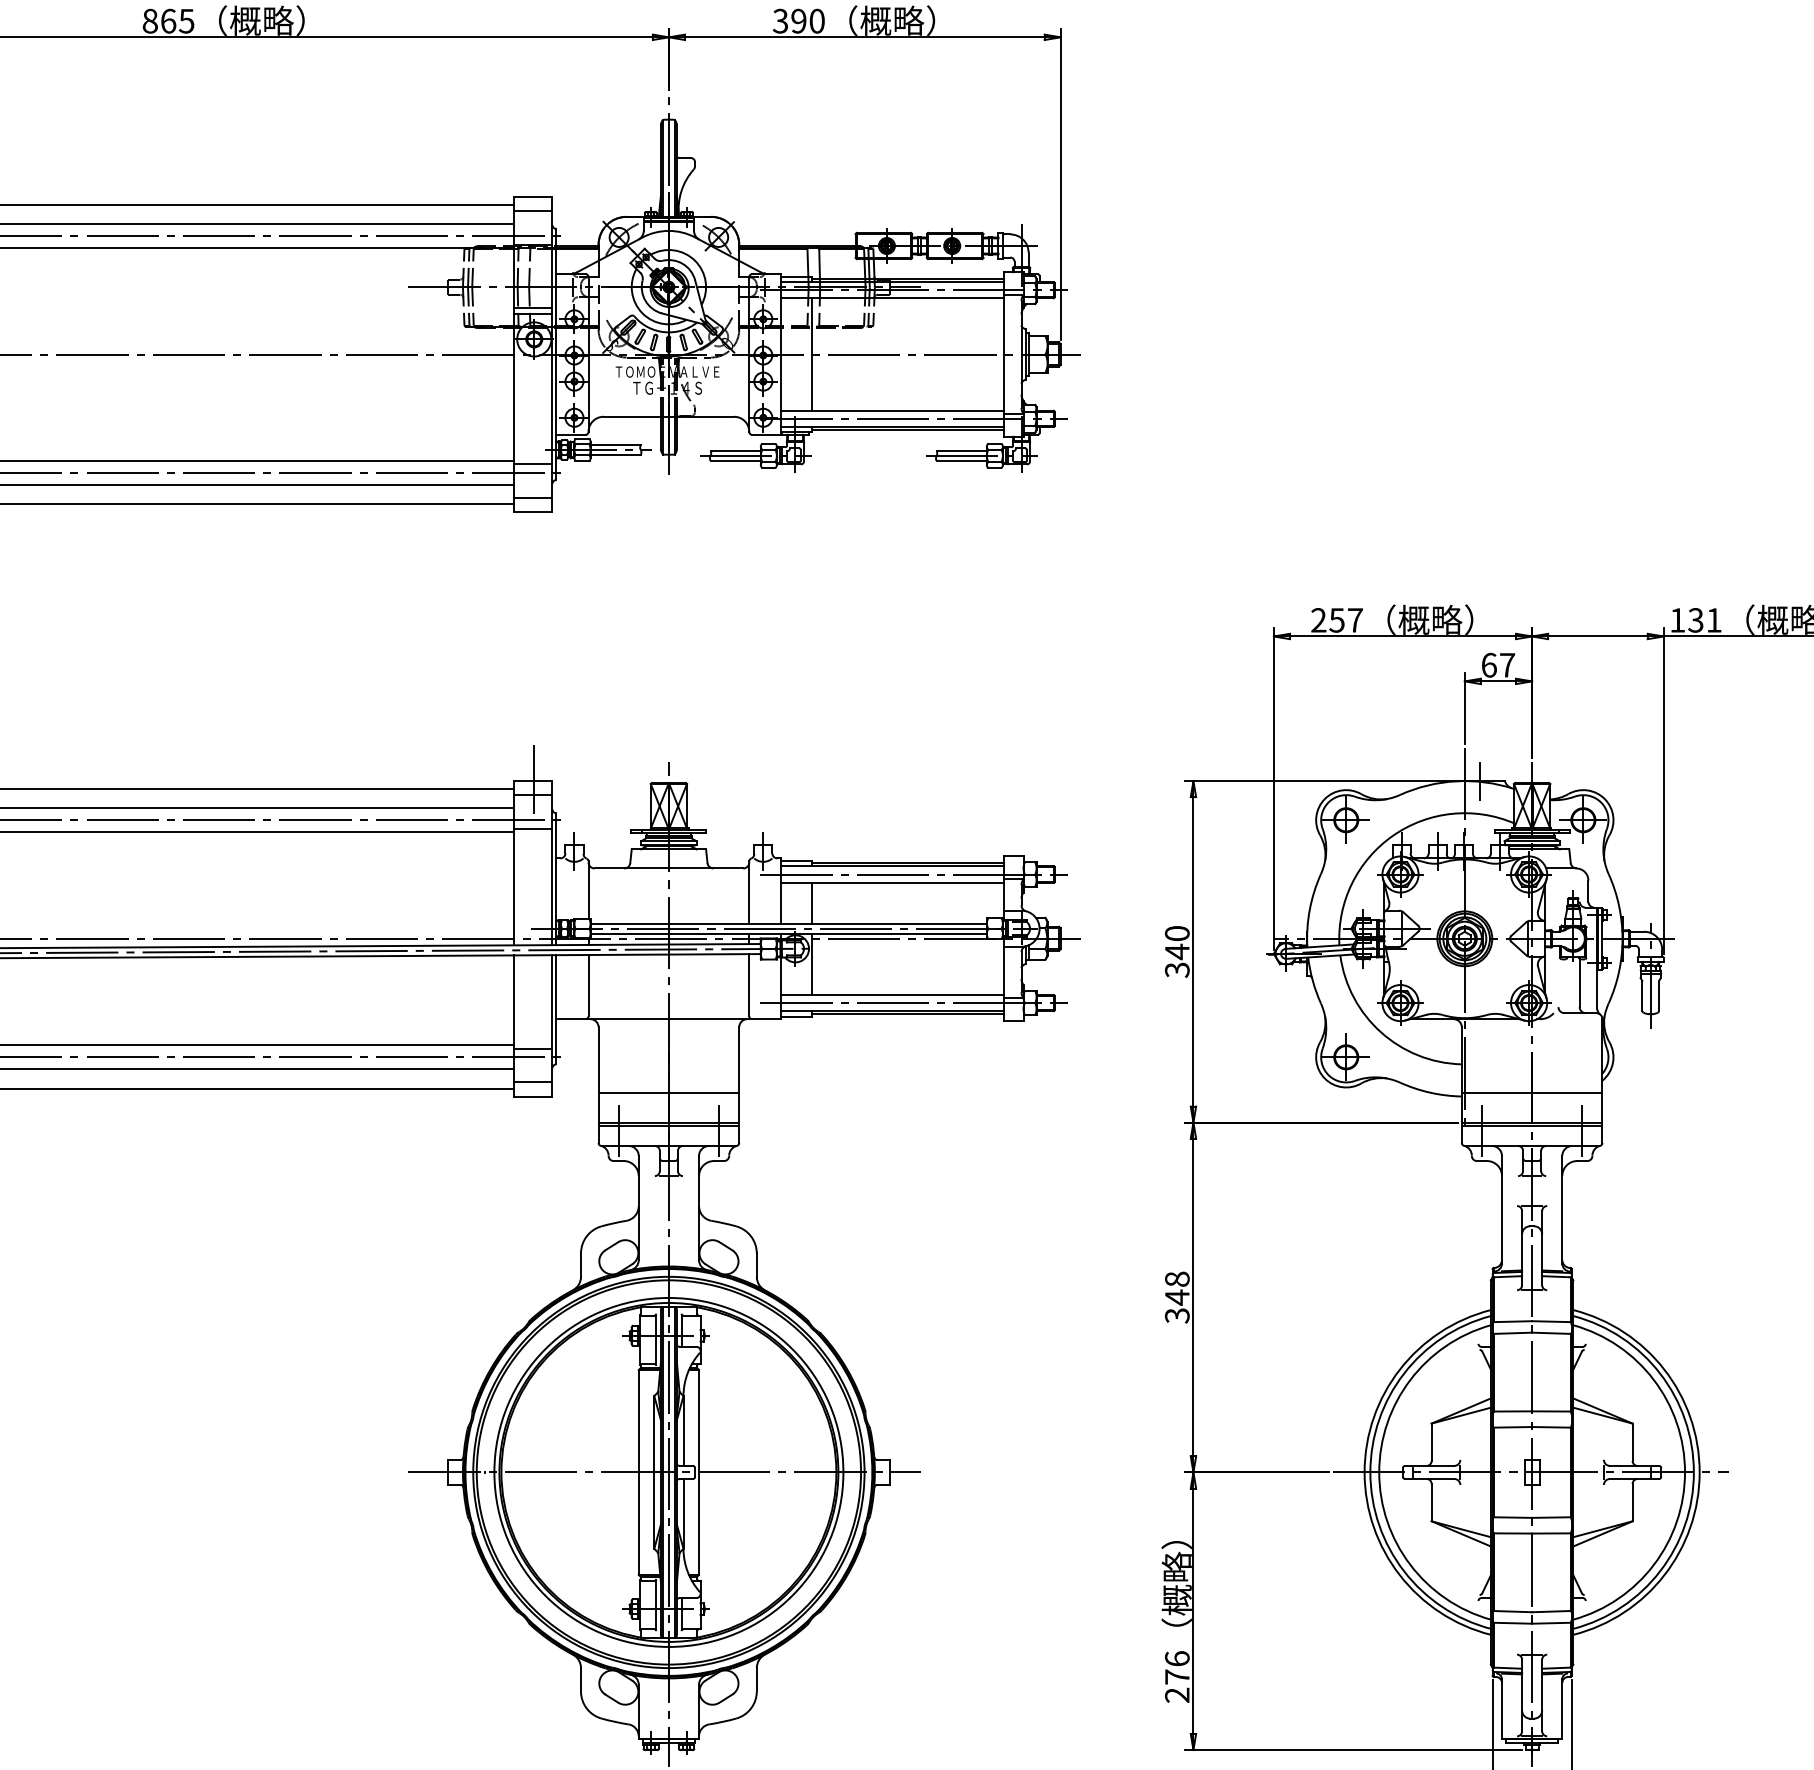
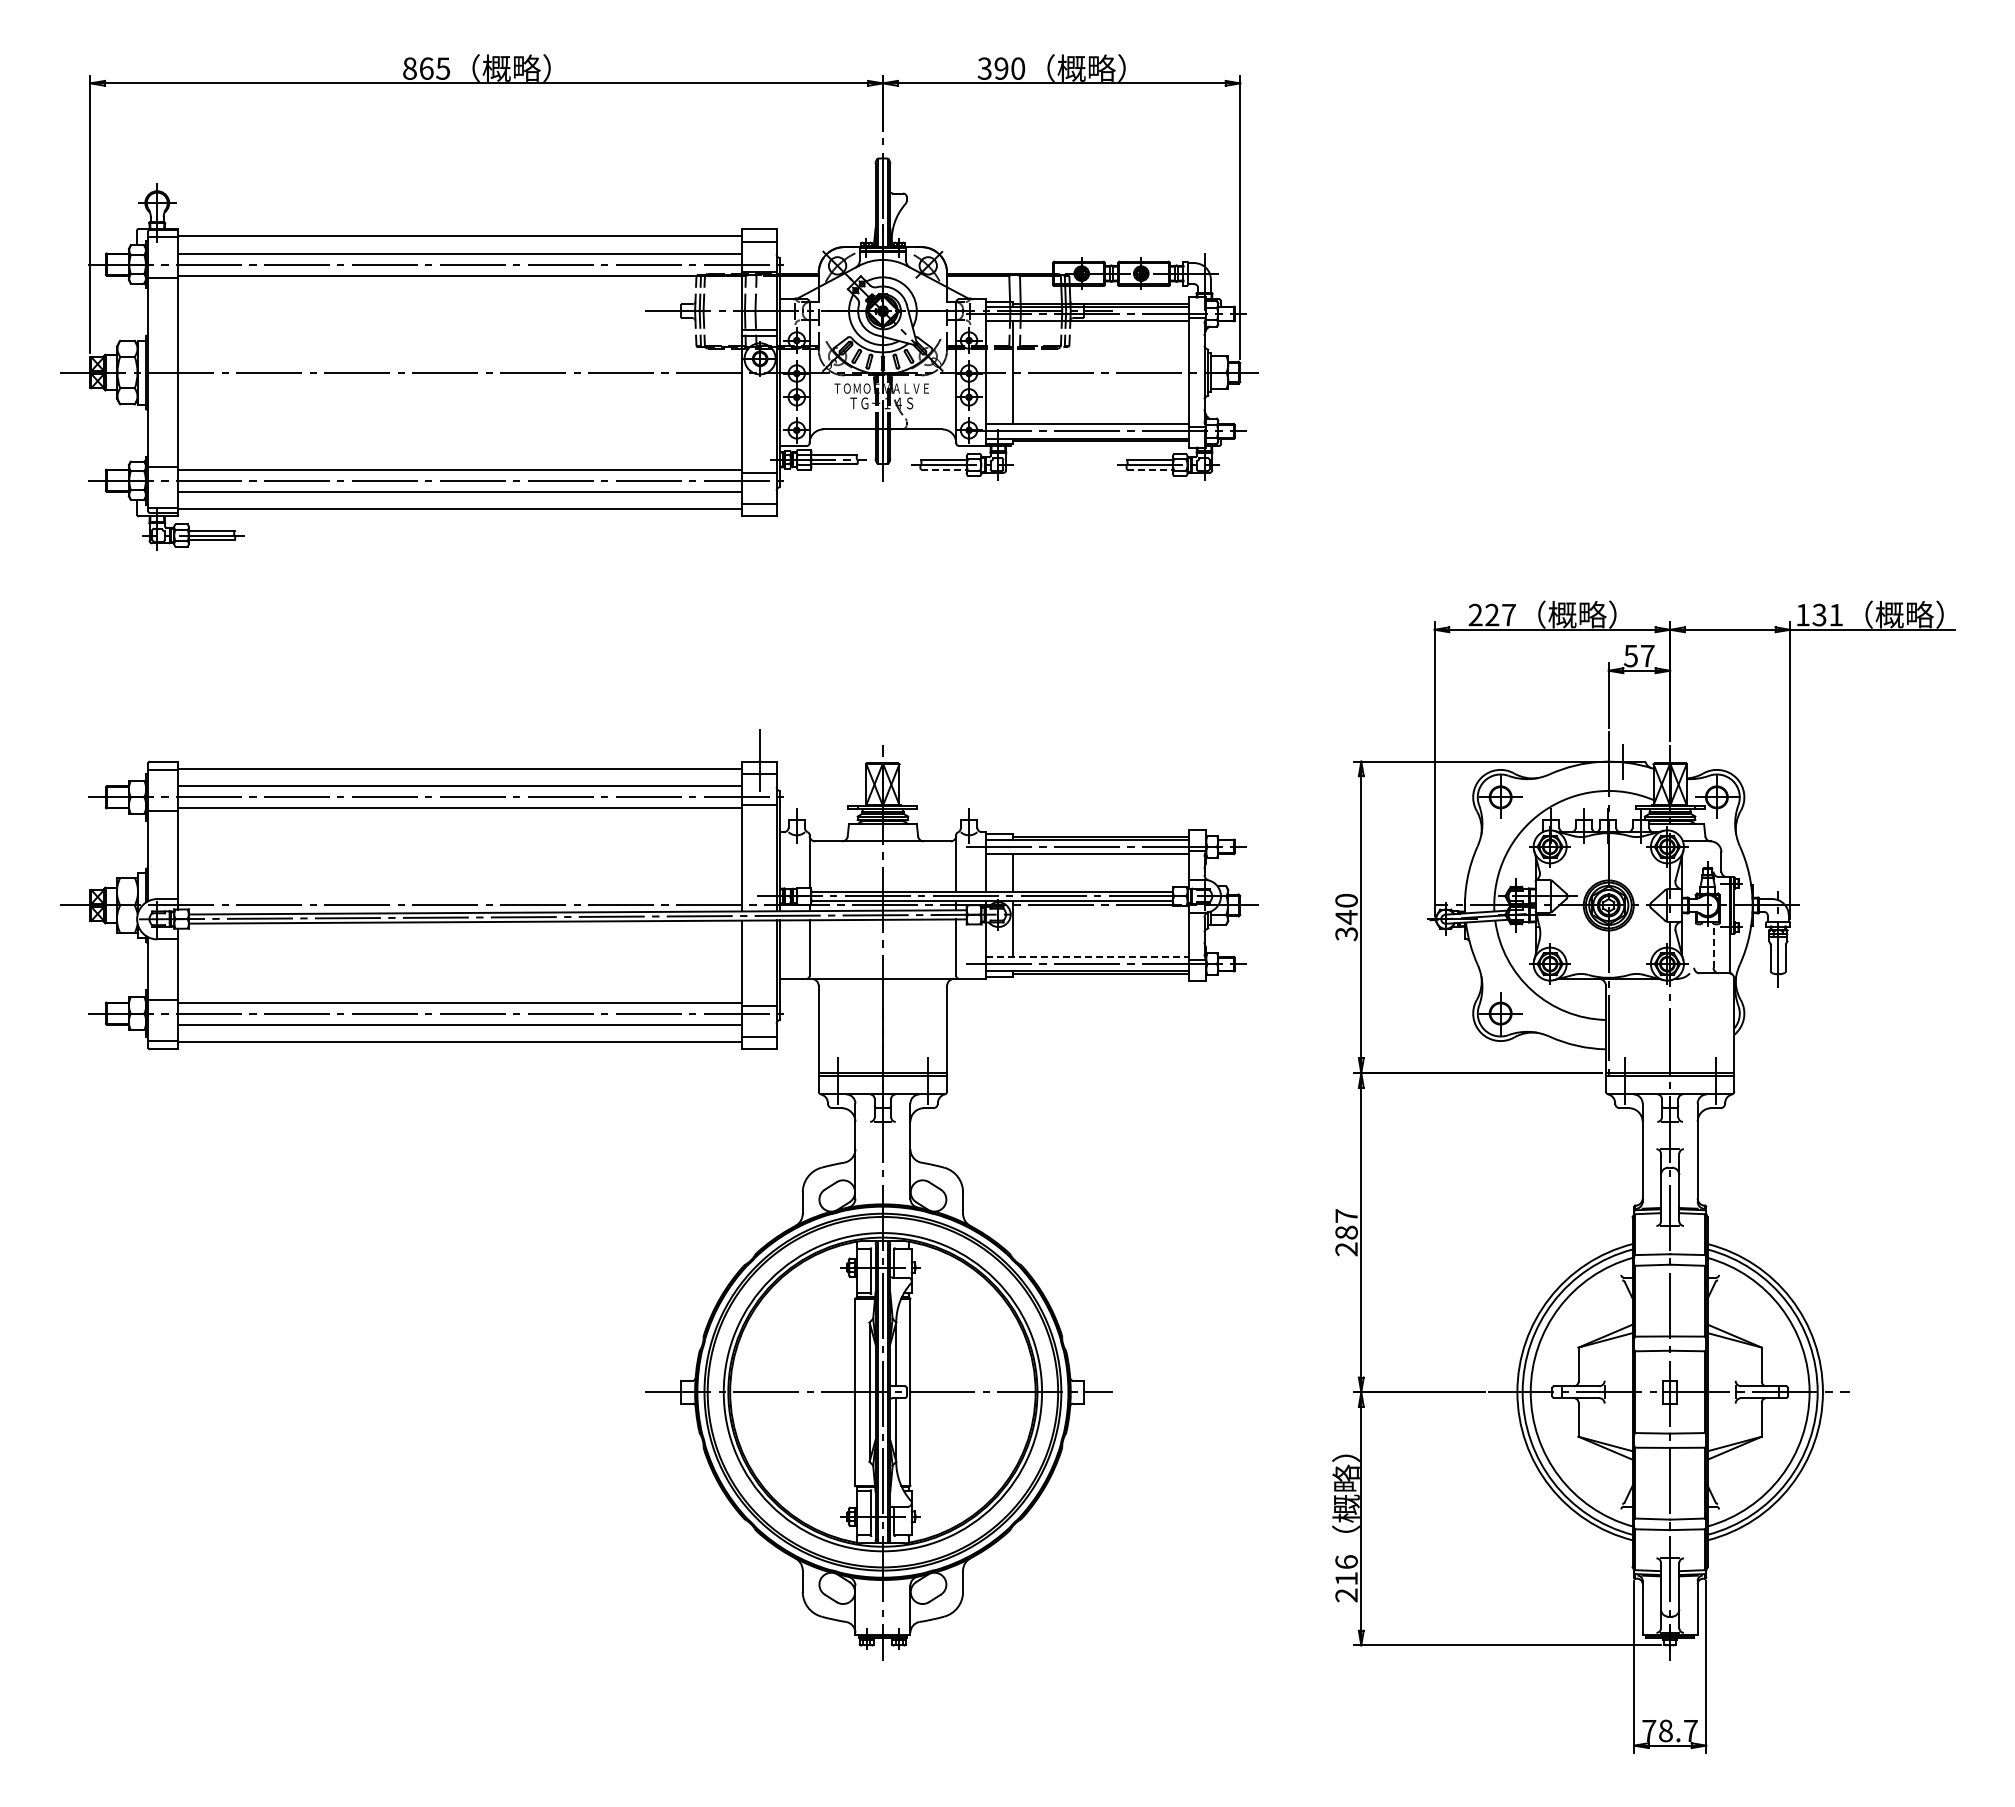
line: (735, 460) -> (943, 469), solid -> dashed
line: (961, 460) -> (1149, 469), solid -> dashed
text: (1337, 619) -> (1492, 614), 257 -> 227
text: (1488, 664) -> (1630, 655), 67 -> 57
line: (1579, 982) -> (1713, 945), solid -> dashed
line: (893, 994) -> (1087, 956), solid -> dashed
line: (668, 1092) -> (882, 1045), removed
line: (1532, 1092) -> (1670, 1045), removed
text: (1177, 1297) -> (1346, 1232), 348 -> 287
text: (1177, 1676) -> (1346, 1578), 276 -> 216

